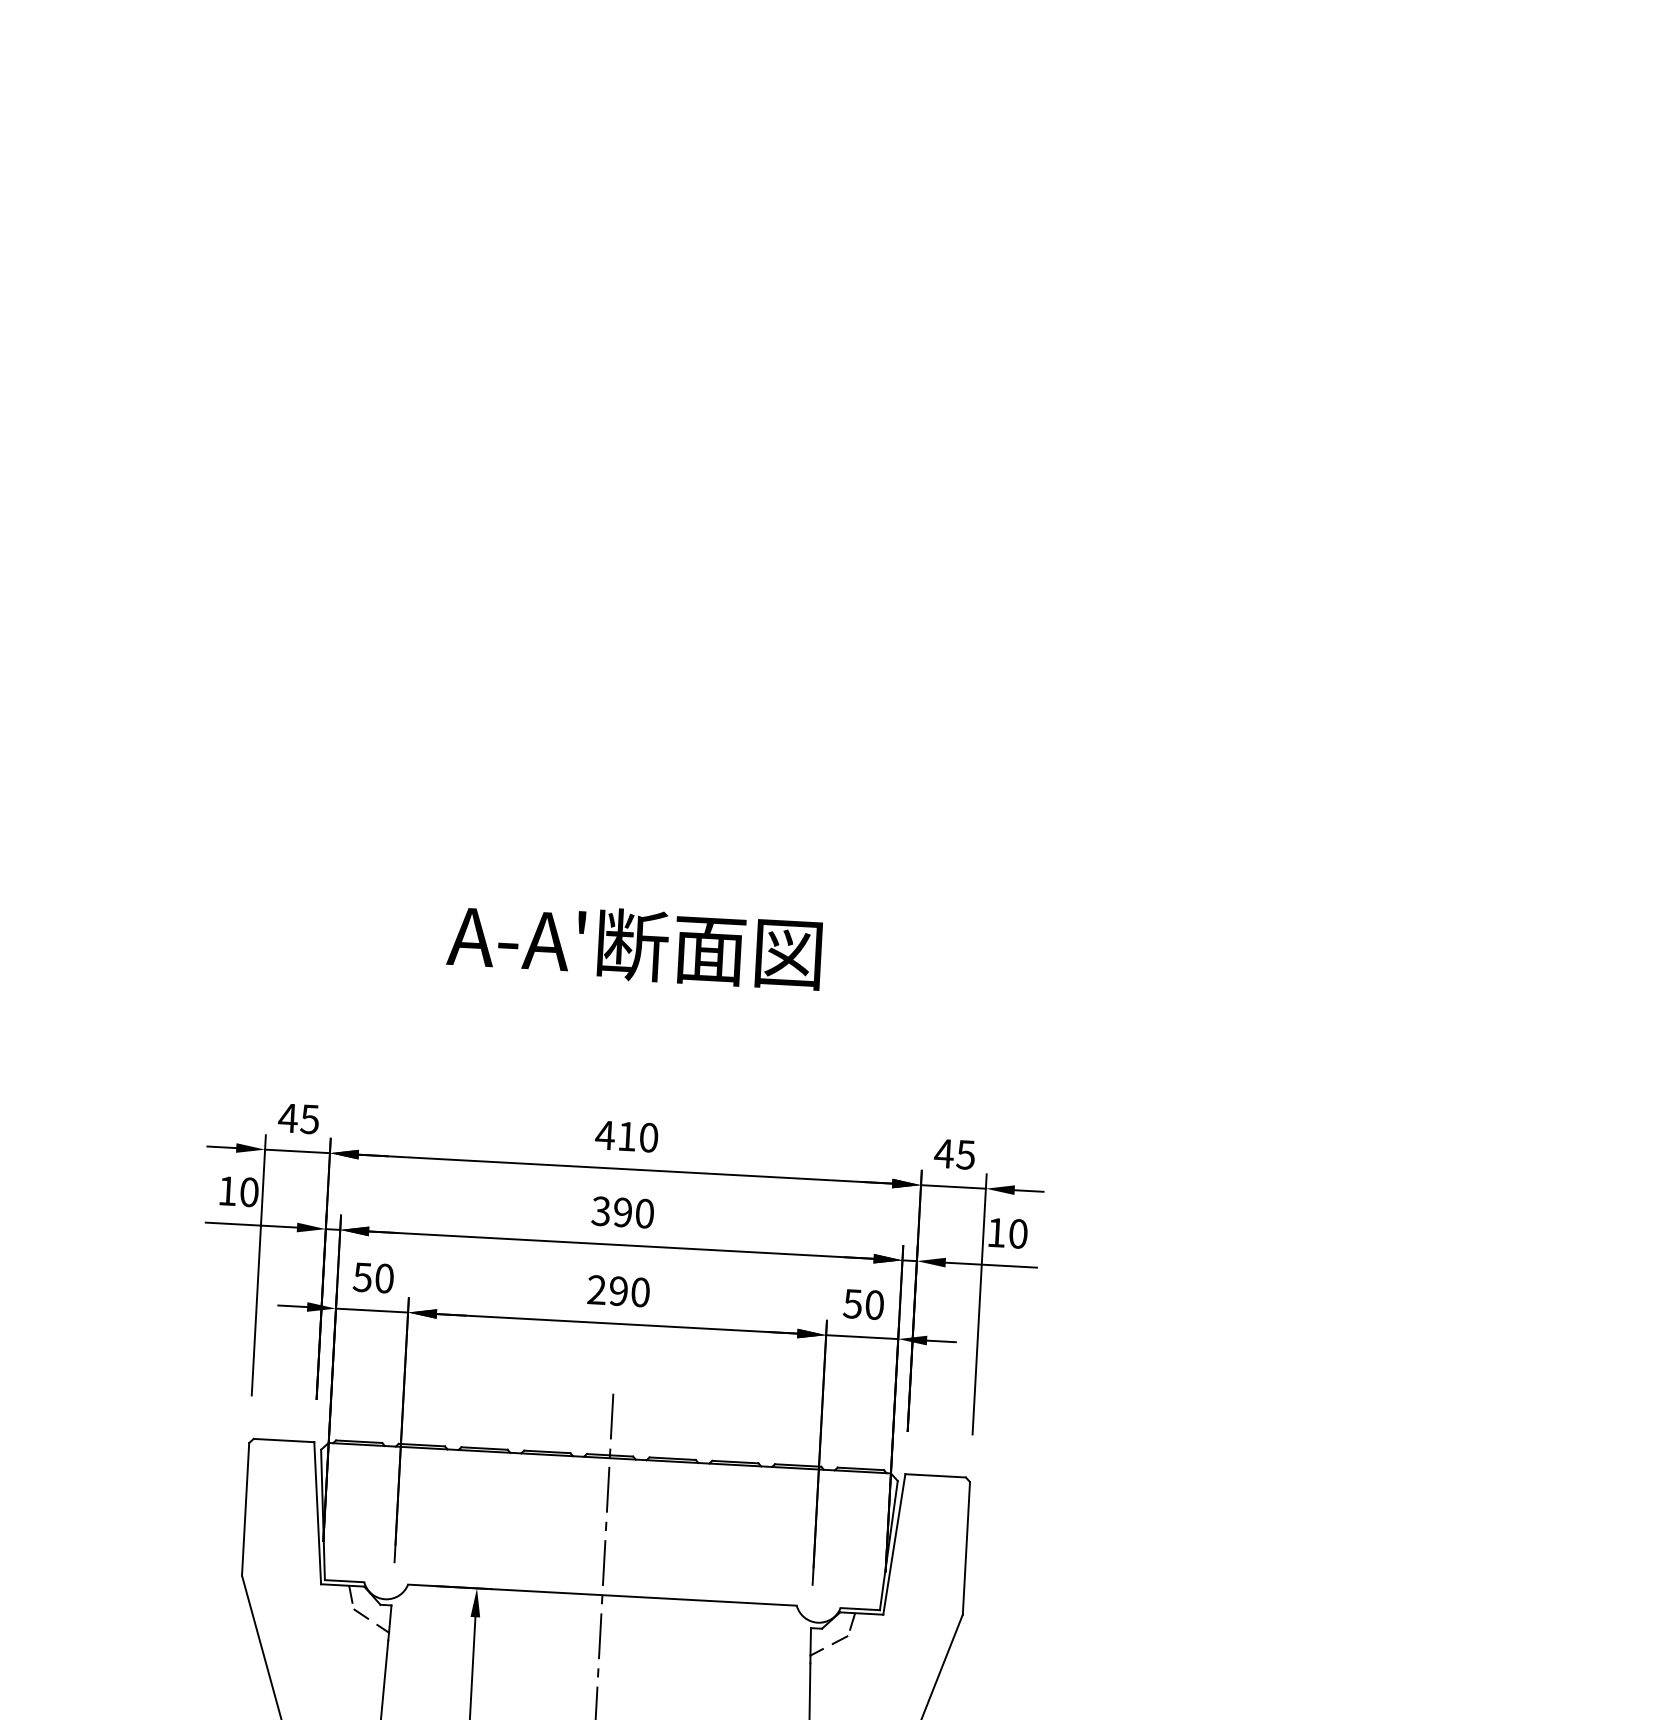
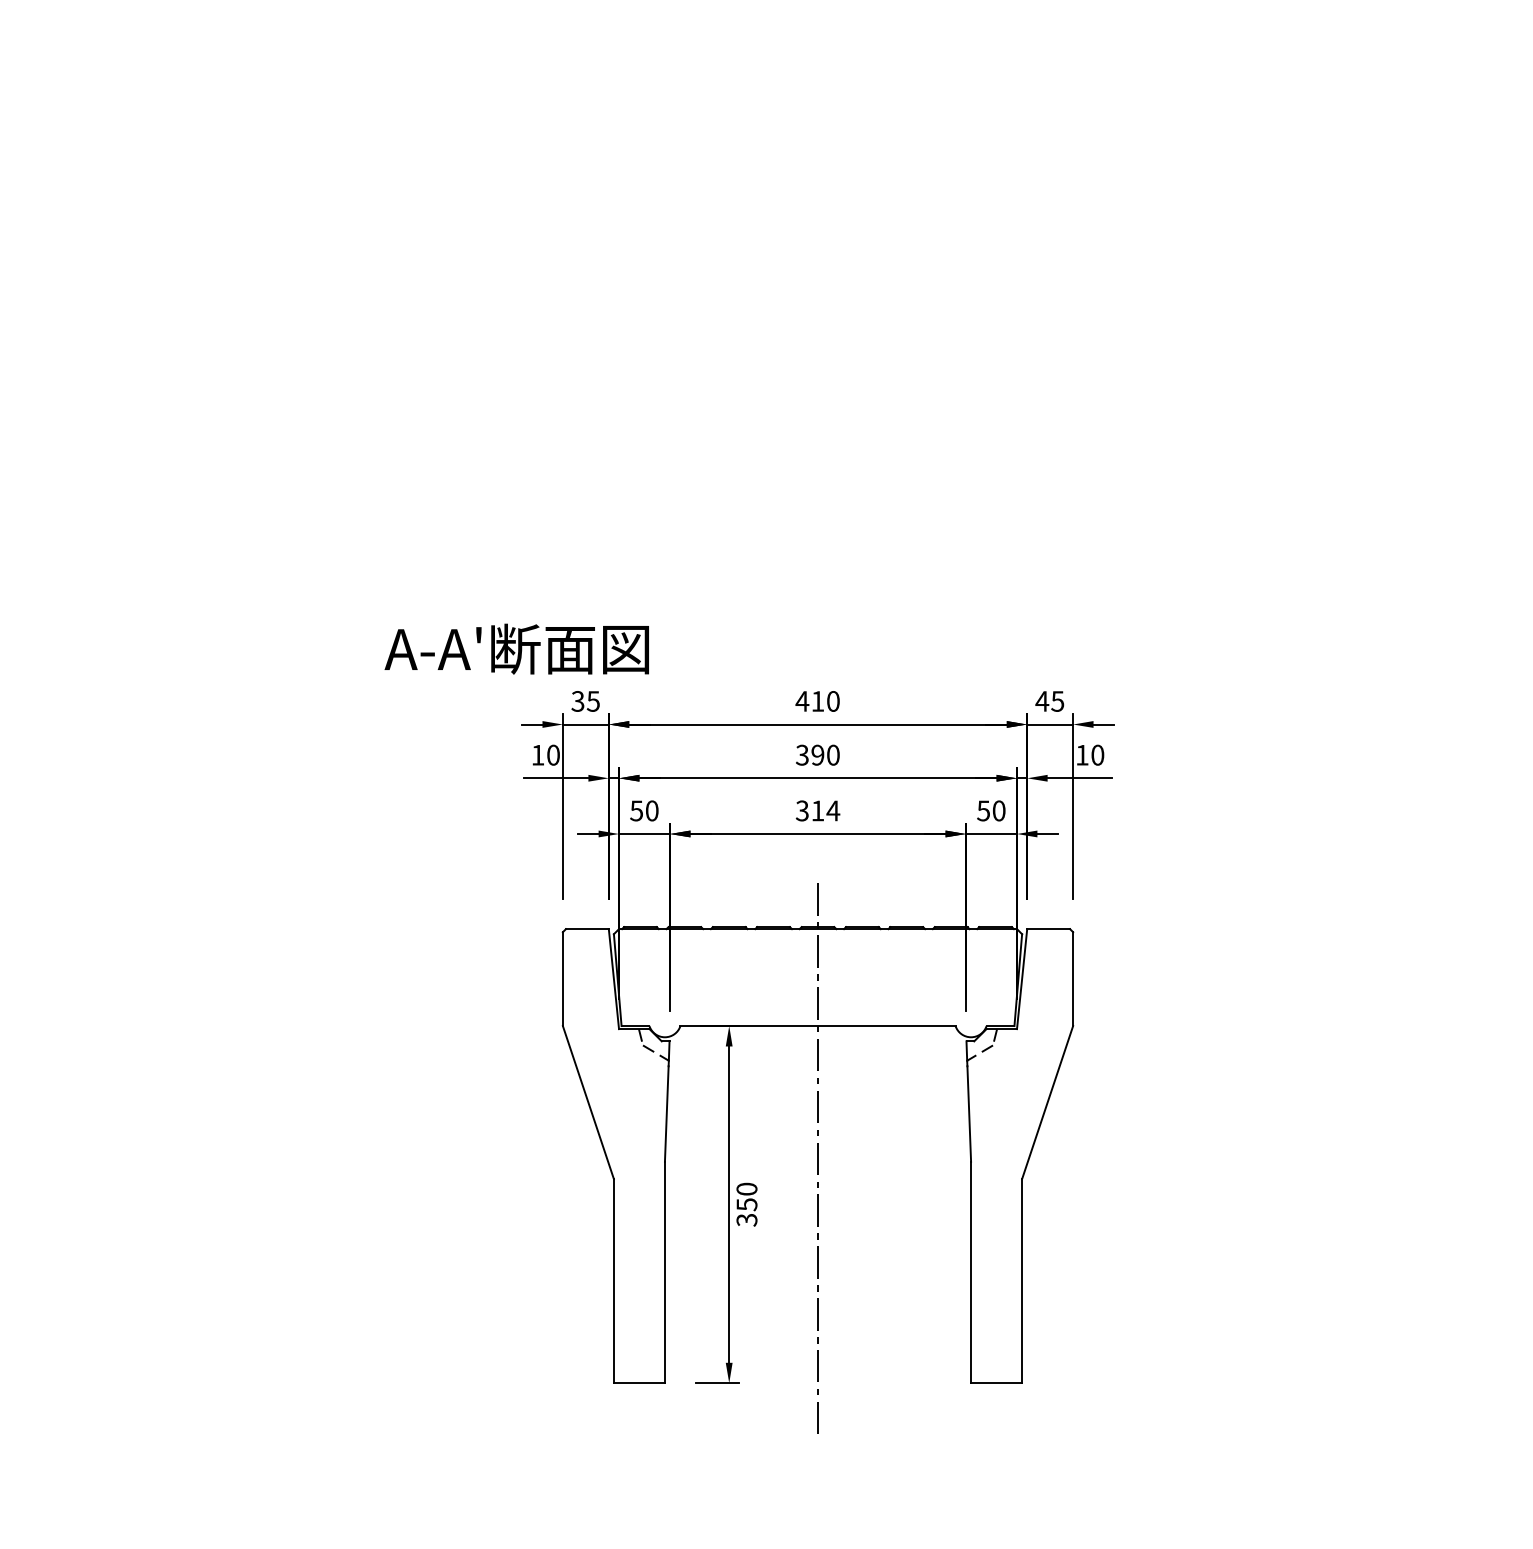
text: (634, 944) -> (516, 648), moved
text: (287, 1118) -> (577, 701), 45 -> 35
text: (618, 1290) -> (817, 810), 290 -> 314

